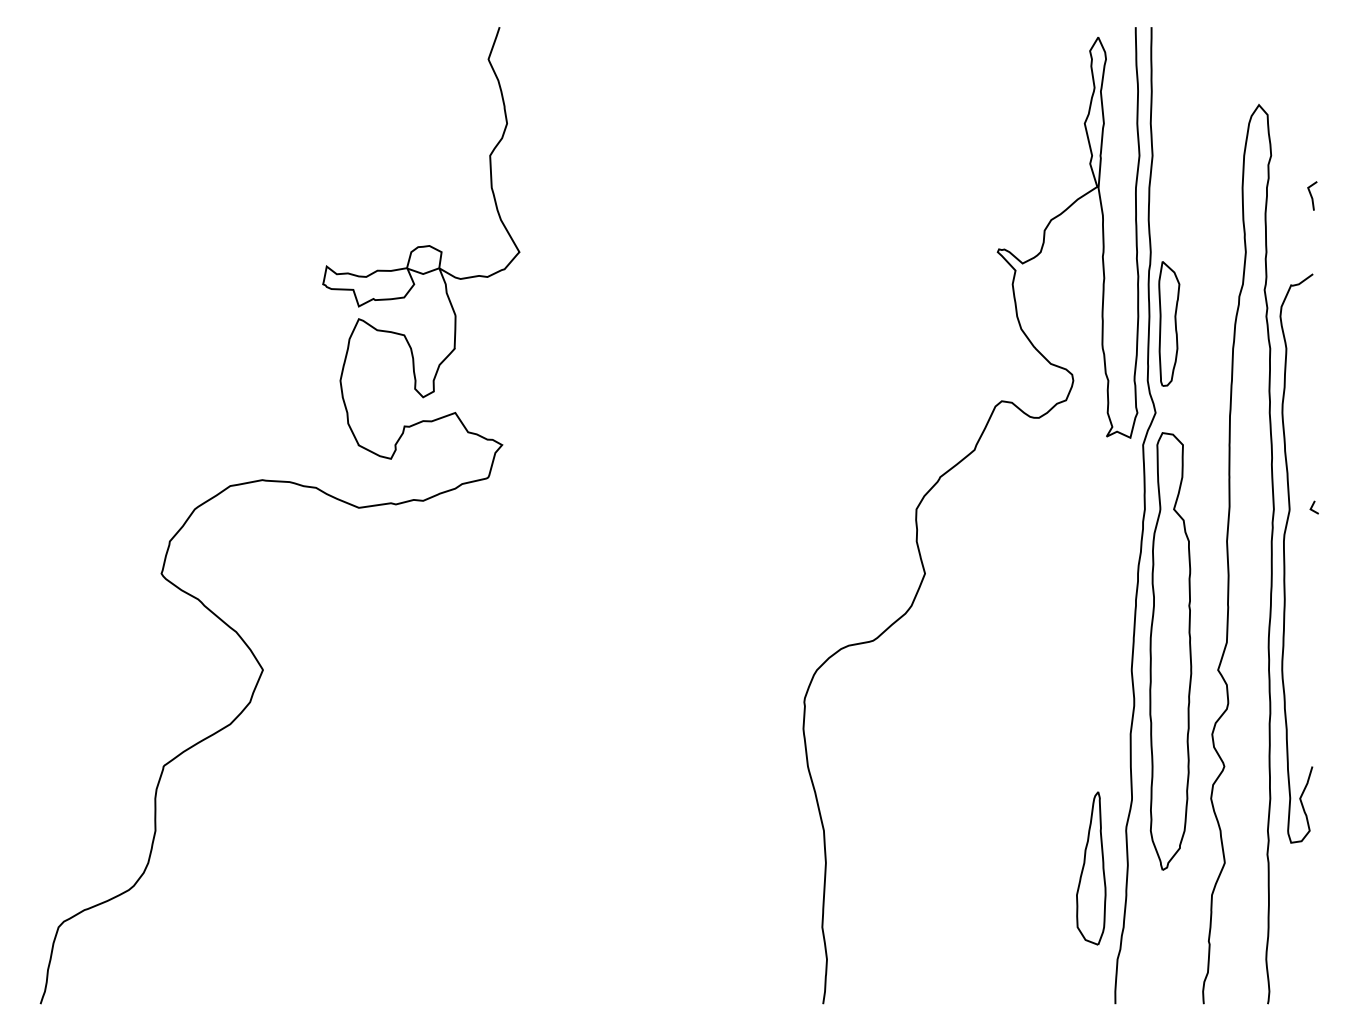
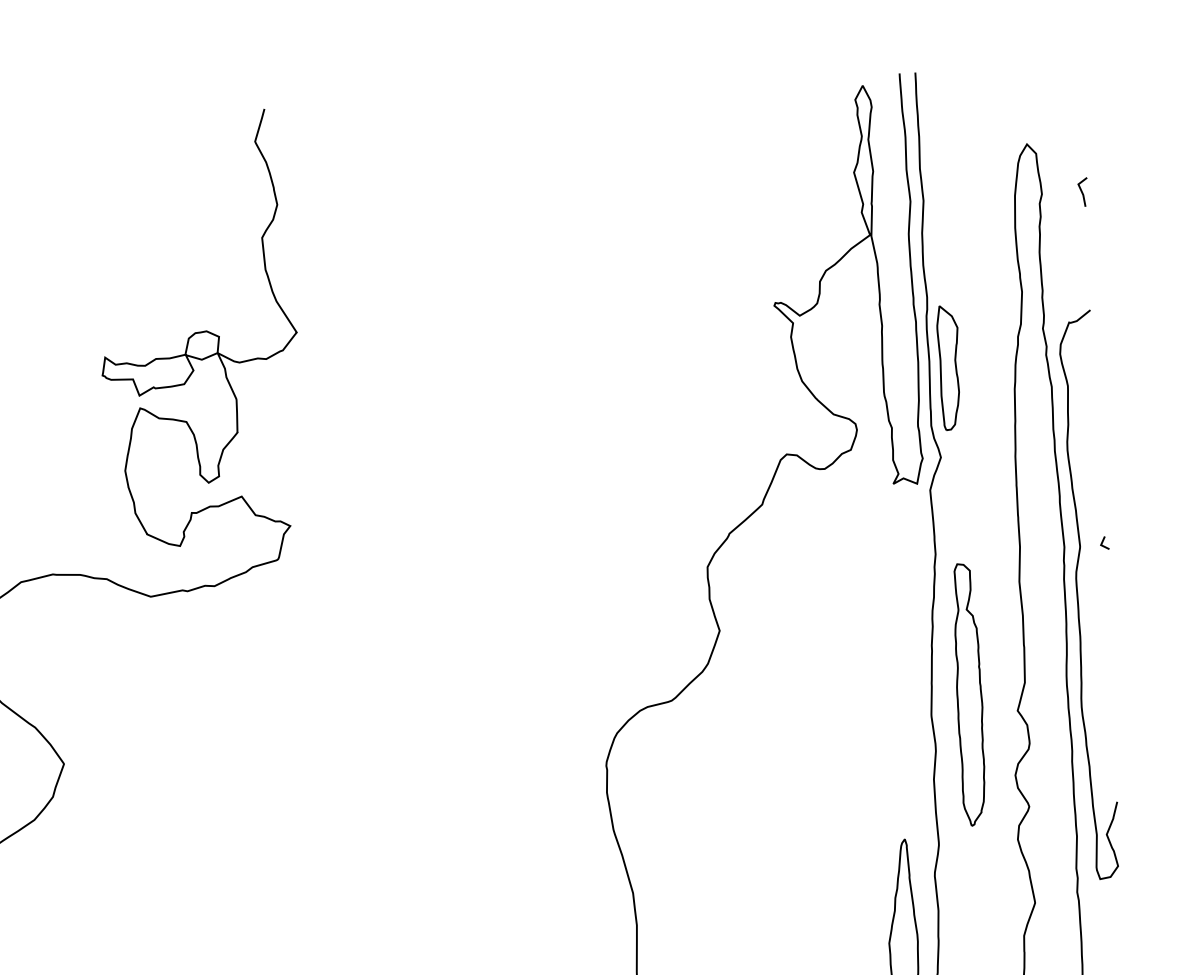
line: (1312, 195) -> (1083, 191), moved
part: (1170, 651) -> (969, 694), size x0.6

